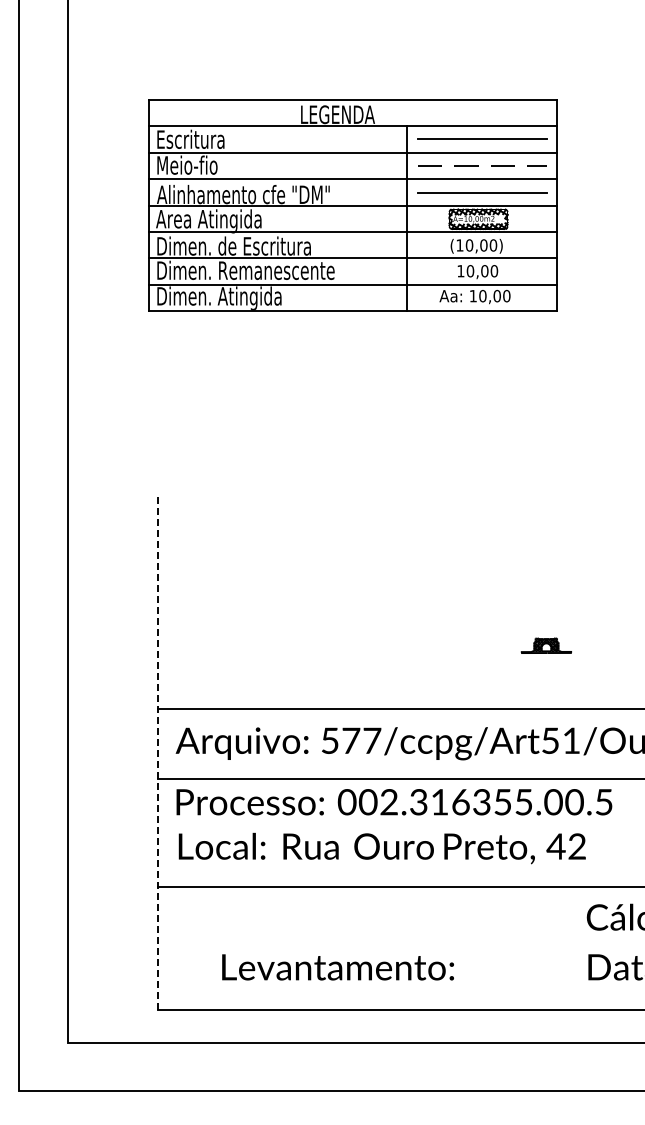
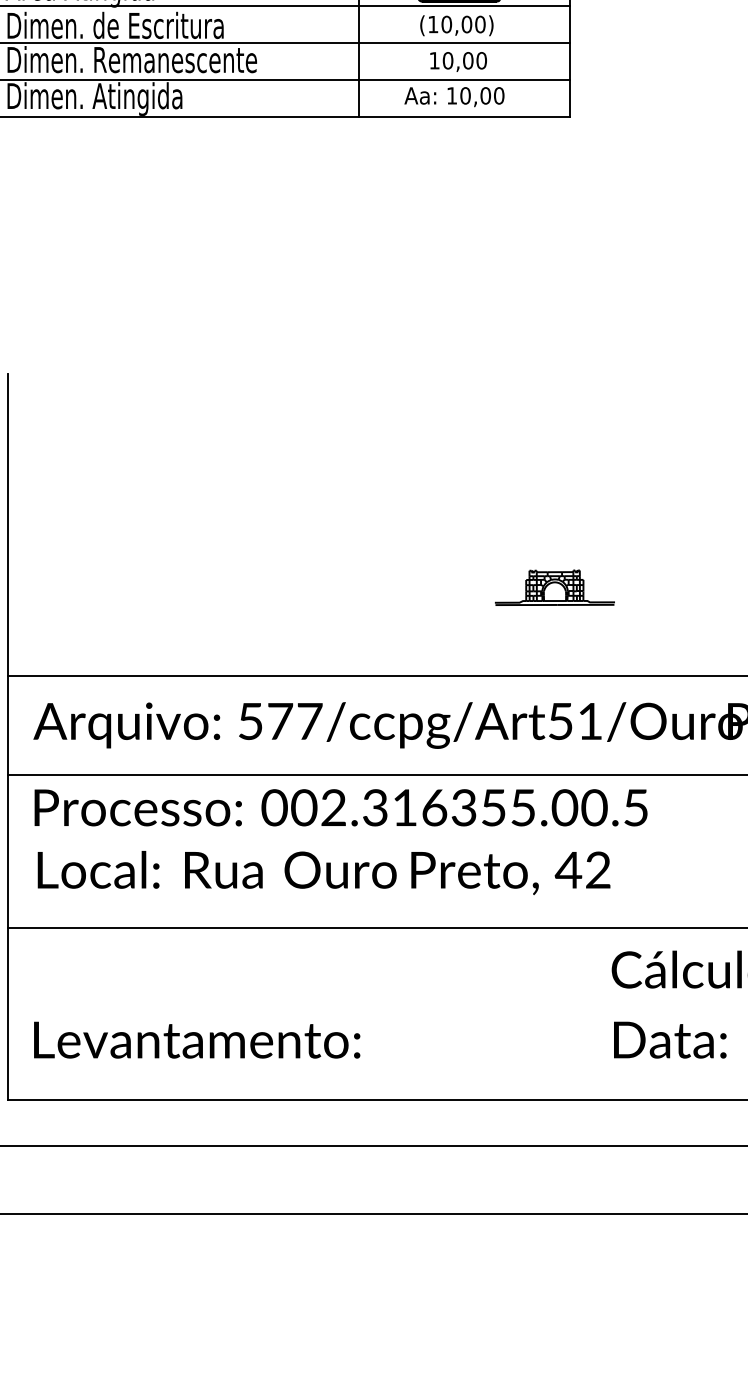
part: (546, 645) -> (555, 587), size x1.67
line: (157, 751) -> (7, 736), dashed -> solid
text: (337, 967) -> (196, 1040), moved

